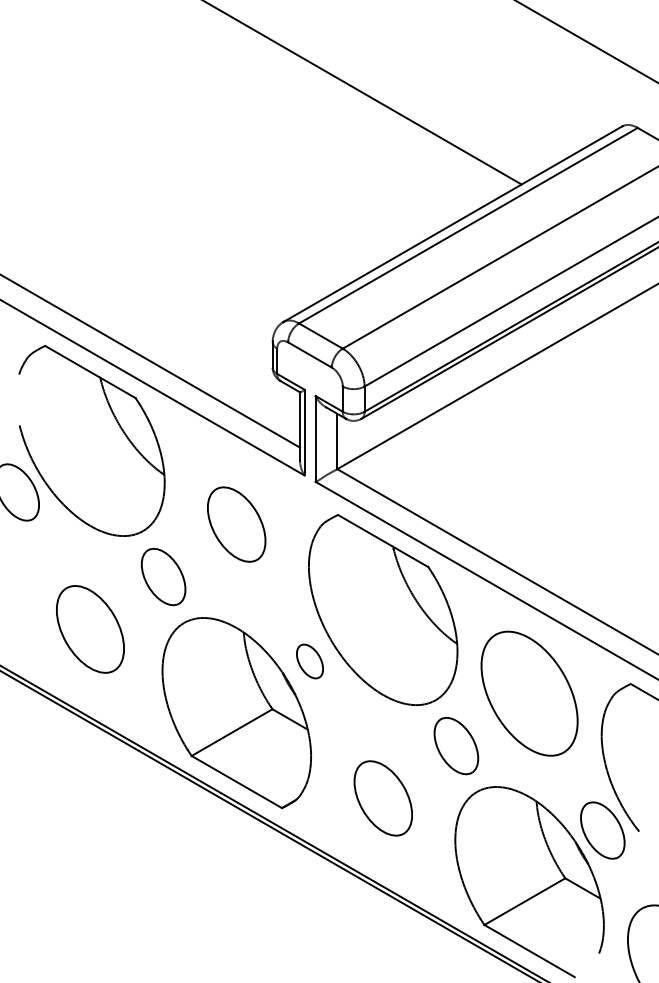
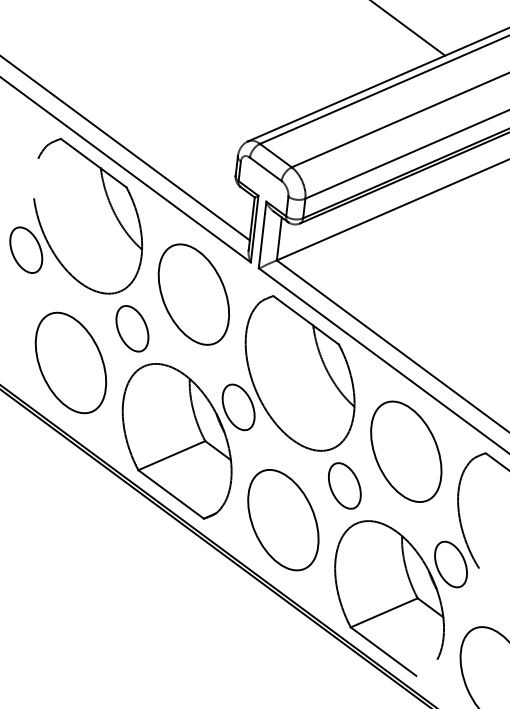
part: (236, 524) -> (193, 294), size x1.67
part: (90, 629) -> (71, 363), size x1.43
part: (309, 661) -> (238, 407), size x1.67
part: (383, 798) -> (283, 520), size x1.67

